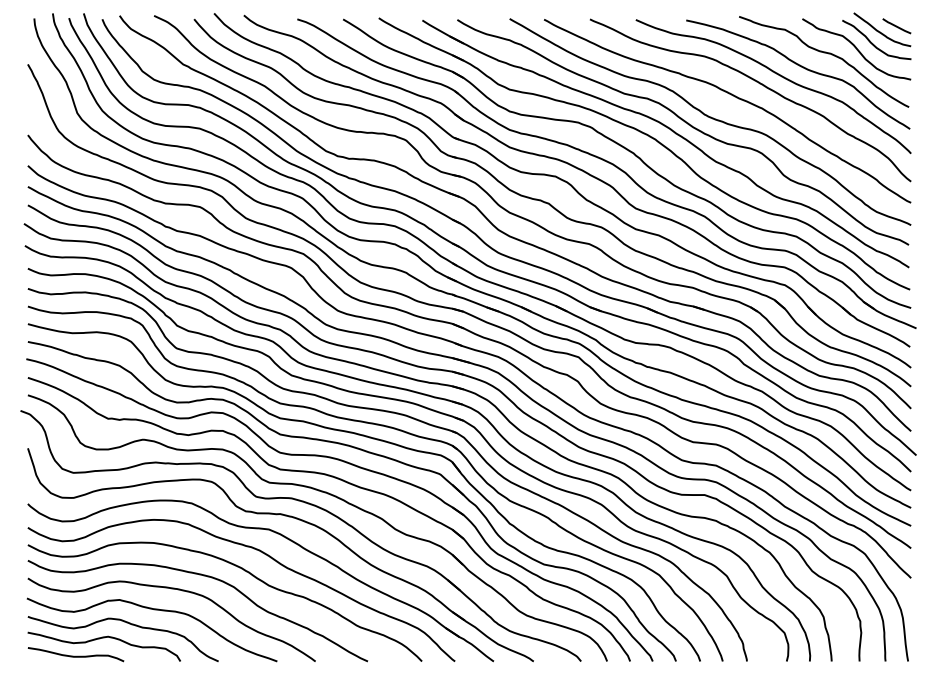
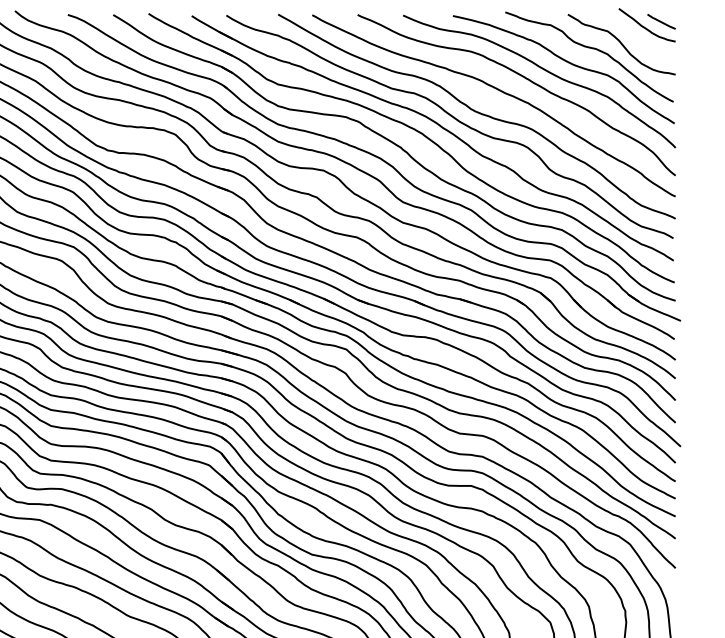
curve: (873, 43) -> (638, 38), removed

